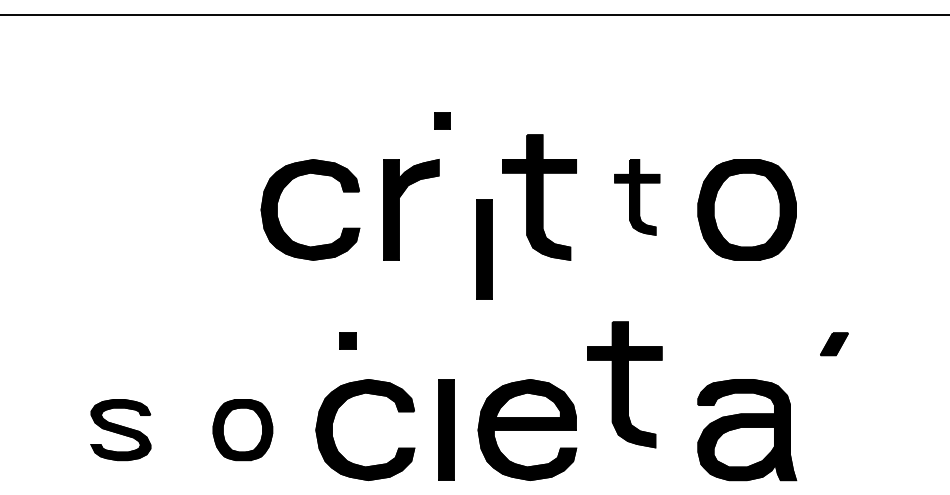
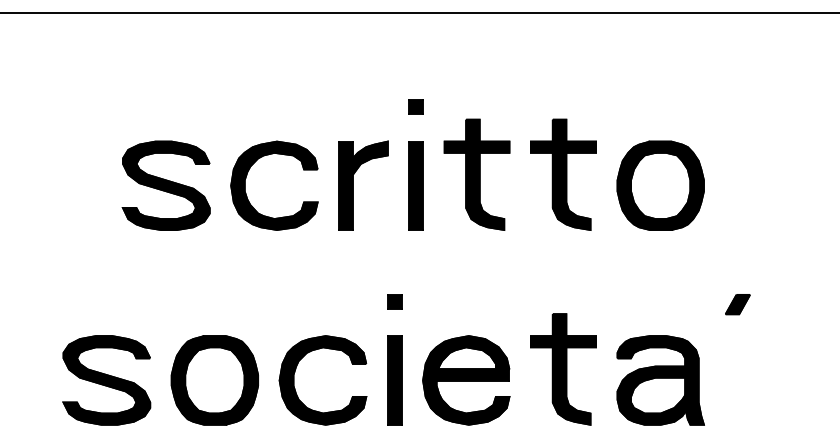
part: (441, 120) -> (415, 106), moved
part: (637, 197) -> (563, 174), size x1.67
part: (187, 209) -> (165, 185), added
part: (483, 249) -> (415, 185), moved
part: (347, 340) -> (394, 301), moved
part: (624, 384) -> (563, 369), moved
part: (120, 430) -> (106, 380), size x1.67
part: (242, 430) -> (214, 380), size x1.67

